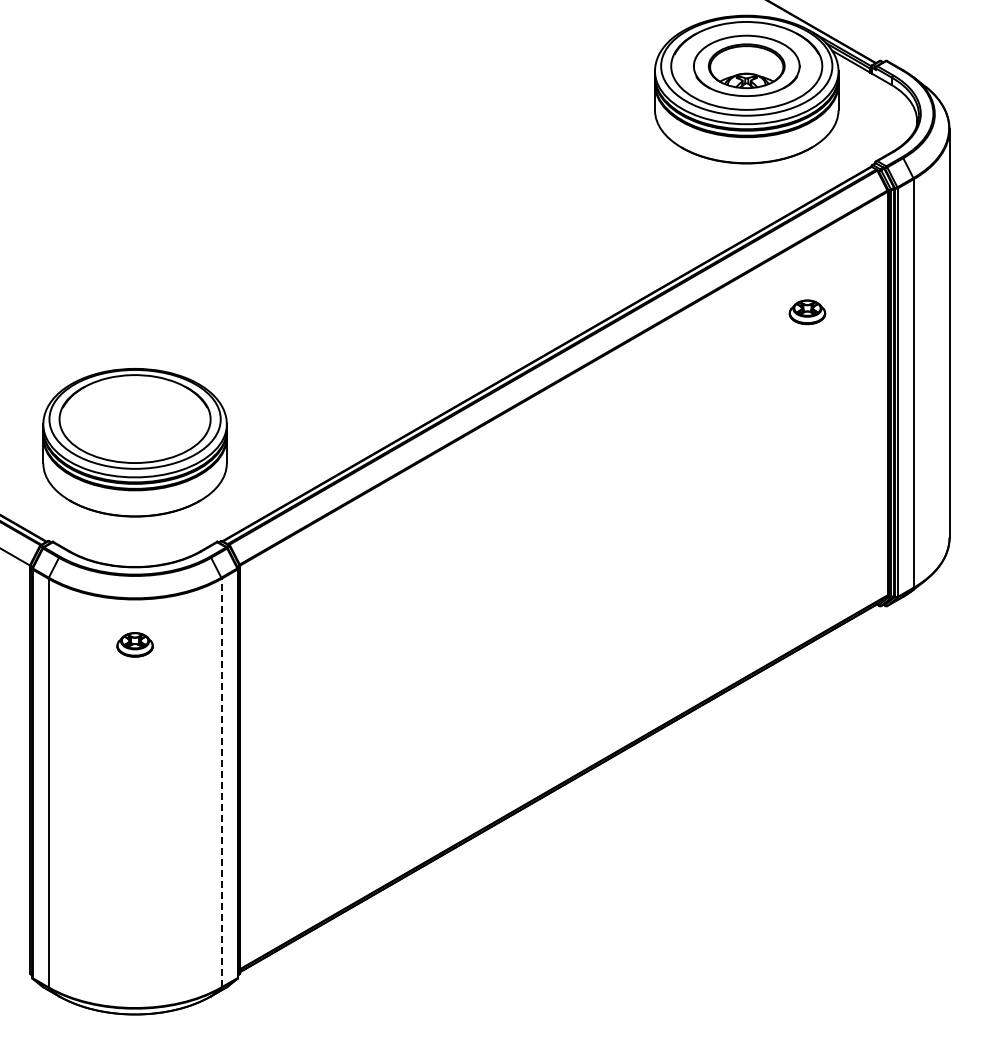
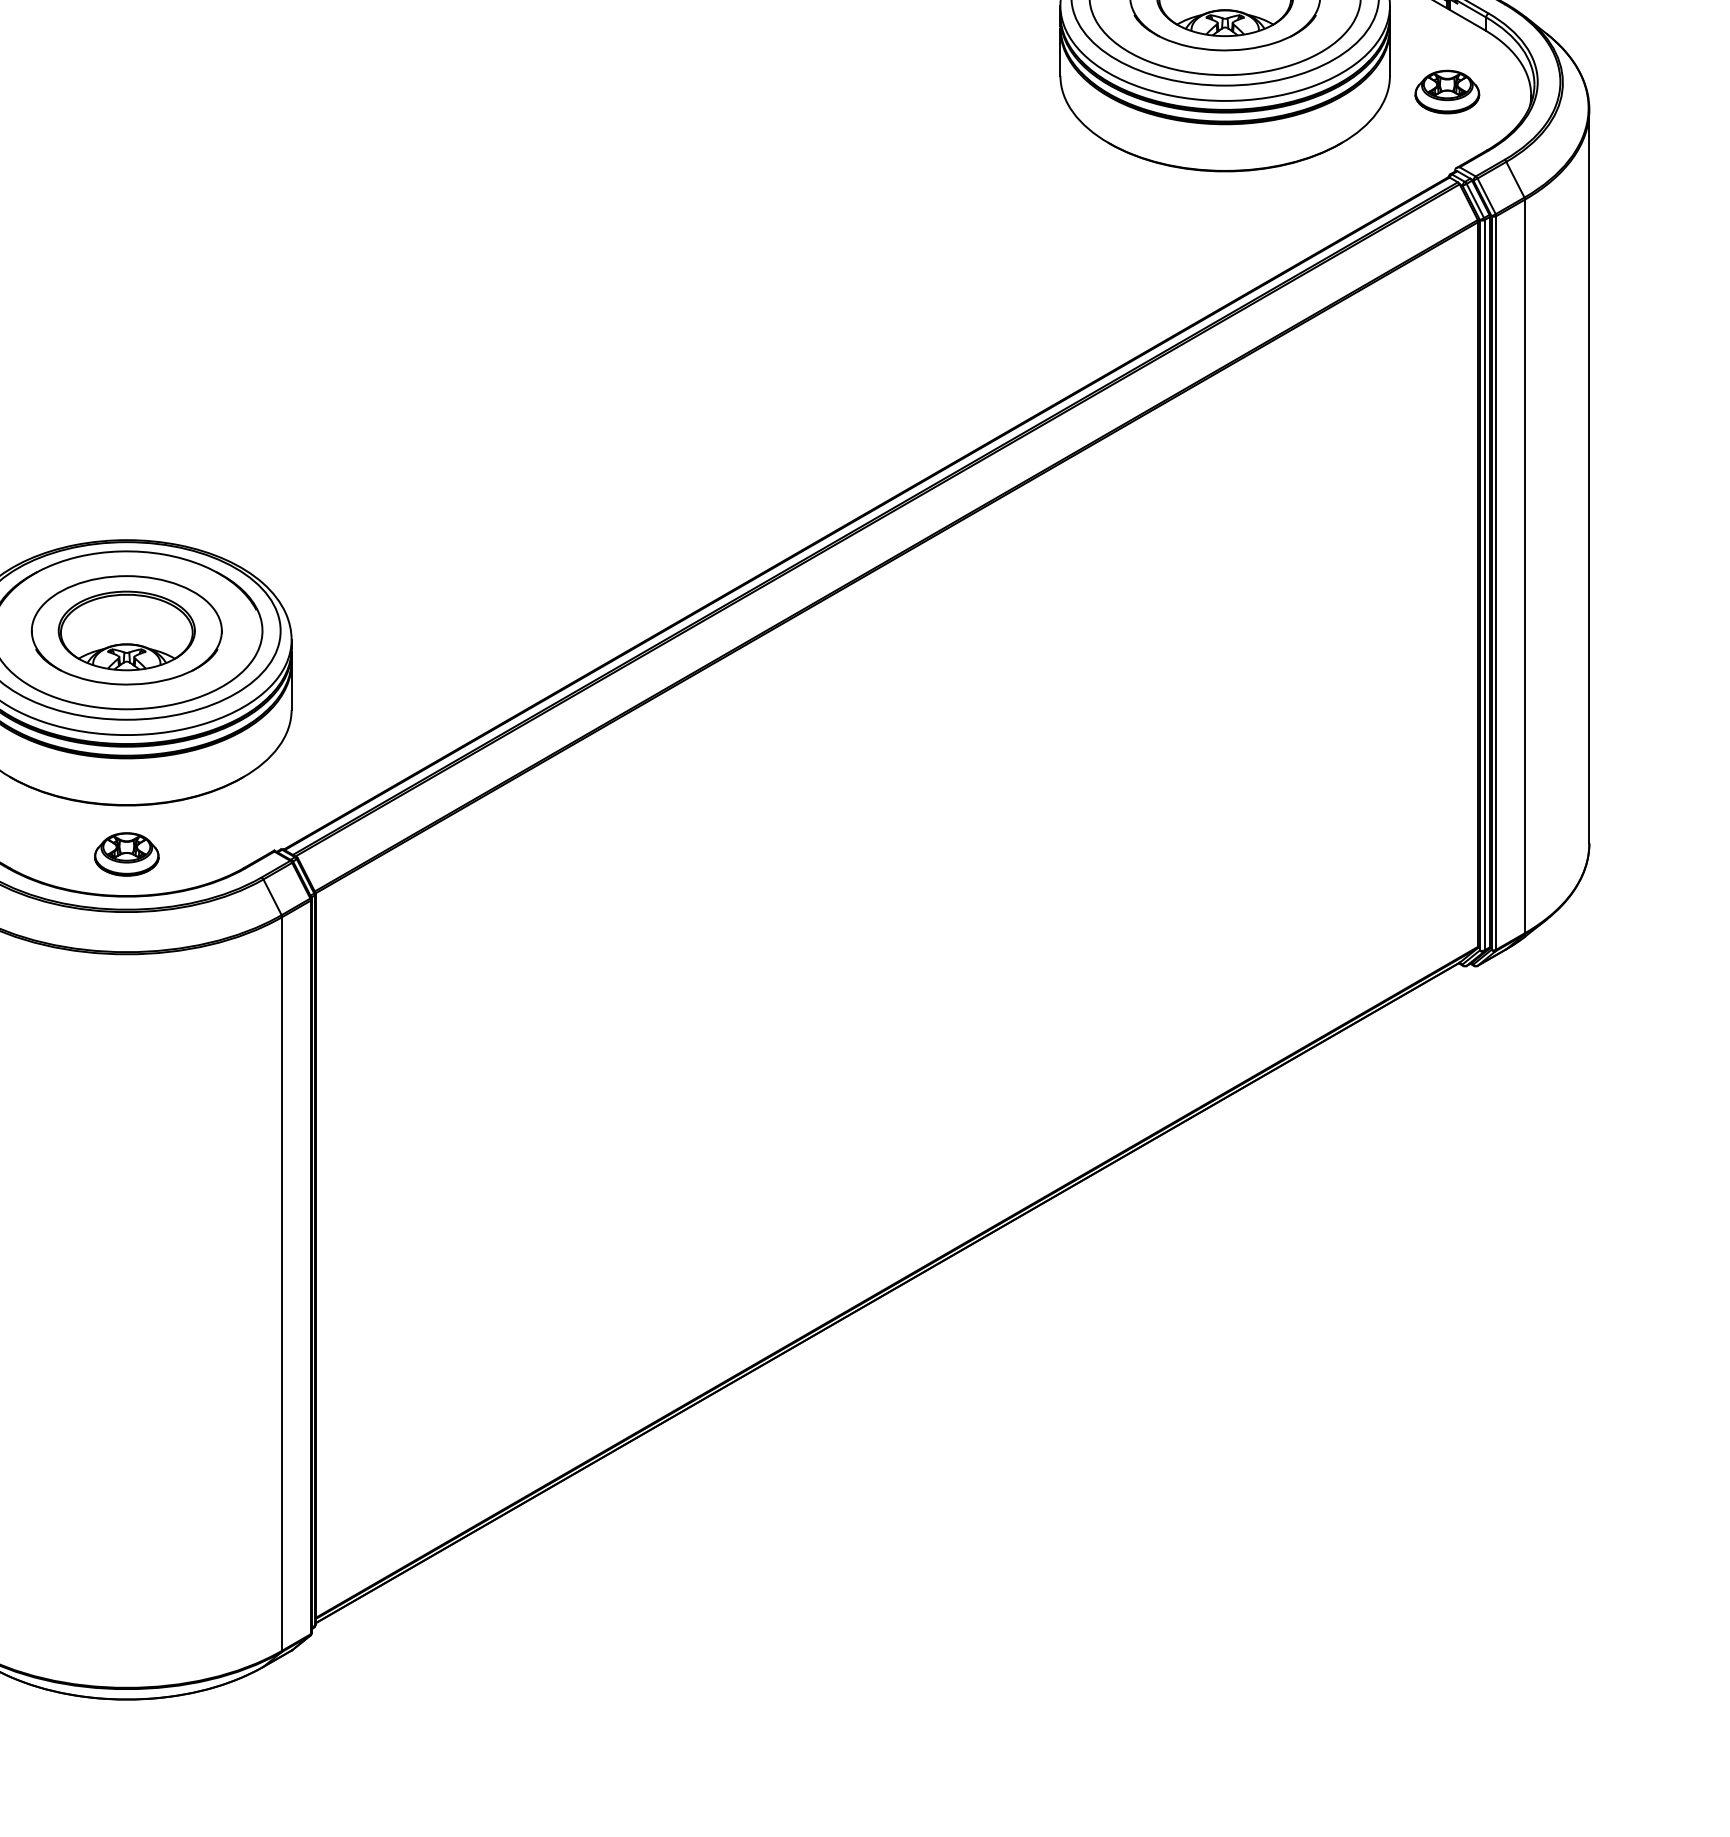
part: (807, 312) -> (1447, 92), moved
part: (134, 419) -> (125, 631), added
part: (134, 644) -> (125, 853), moved
line: (221, 782) -> (281, 1282), dashed -> solid

